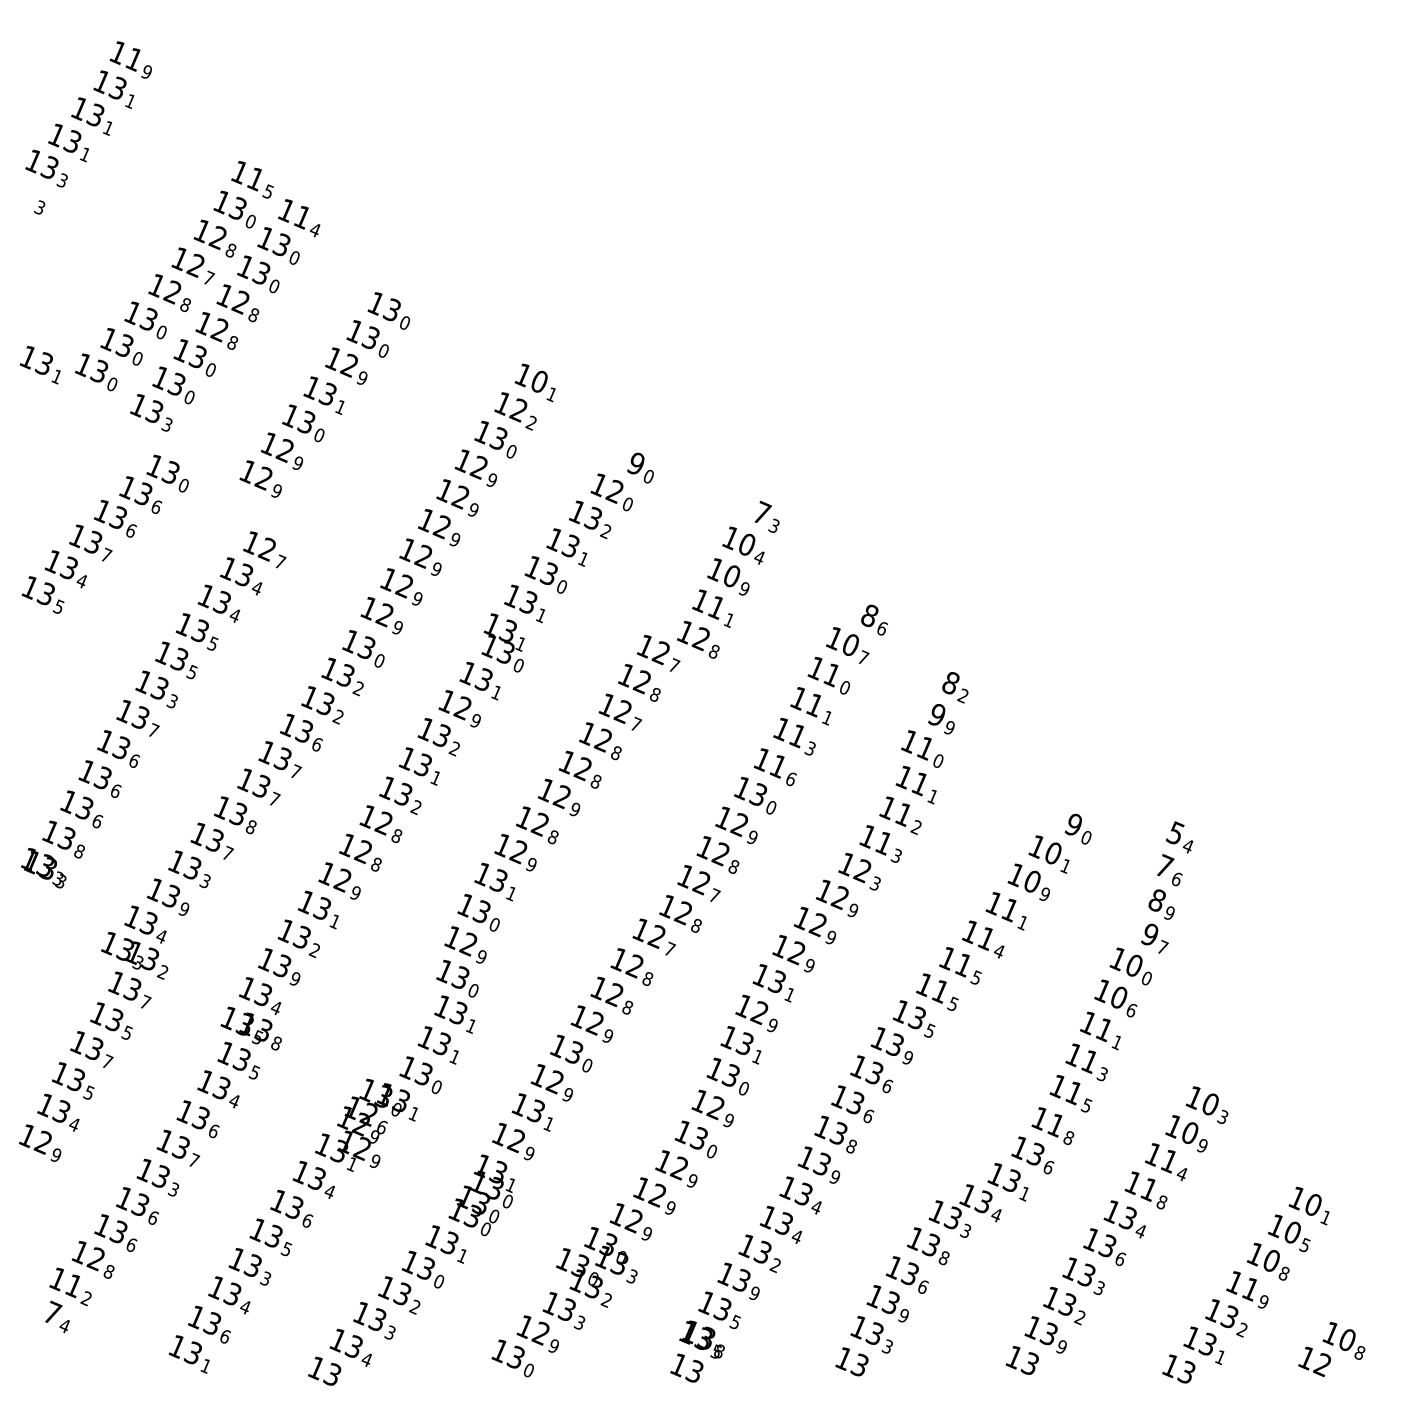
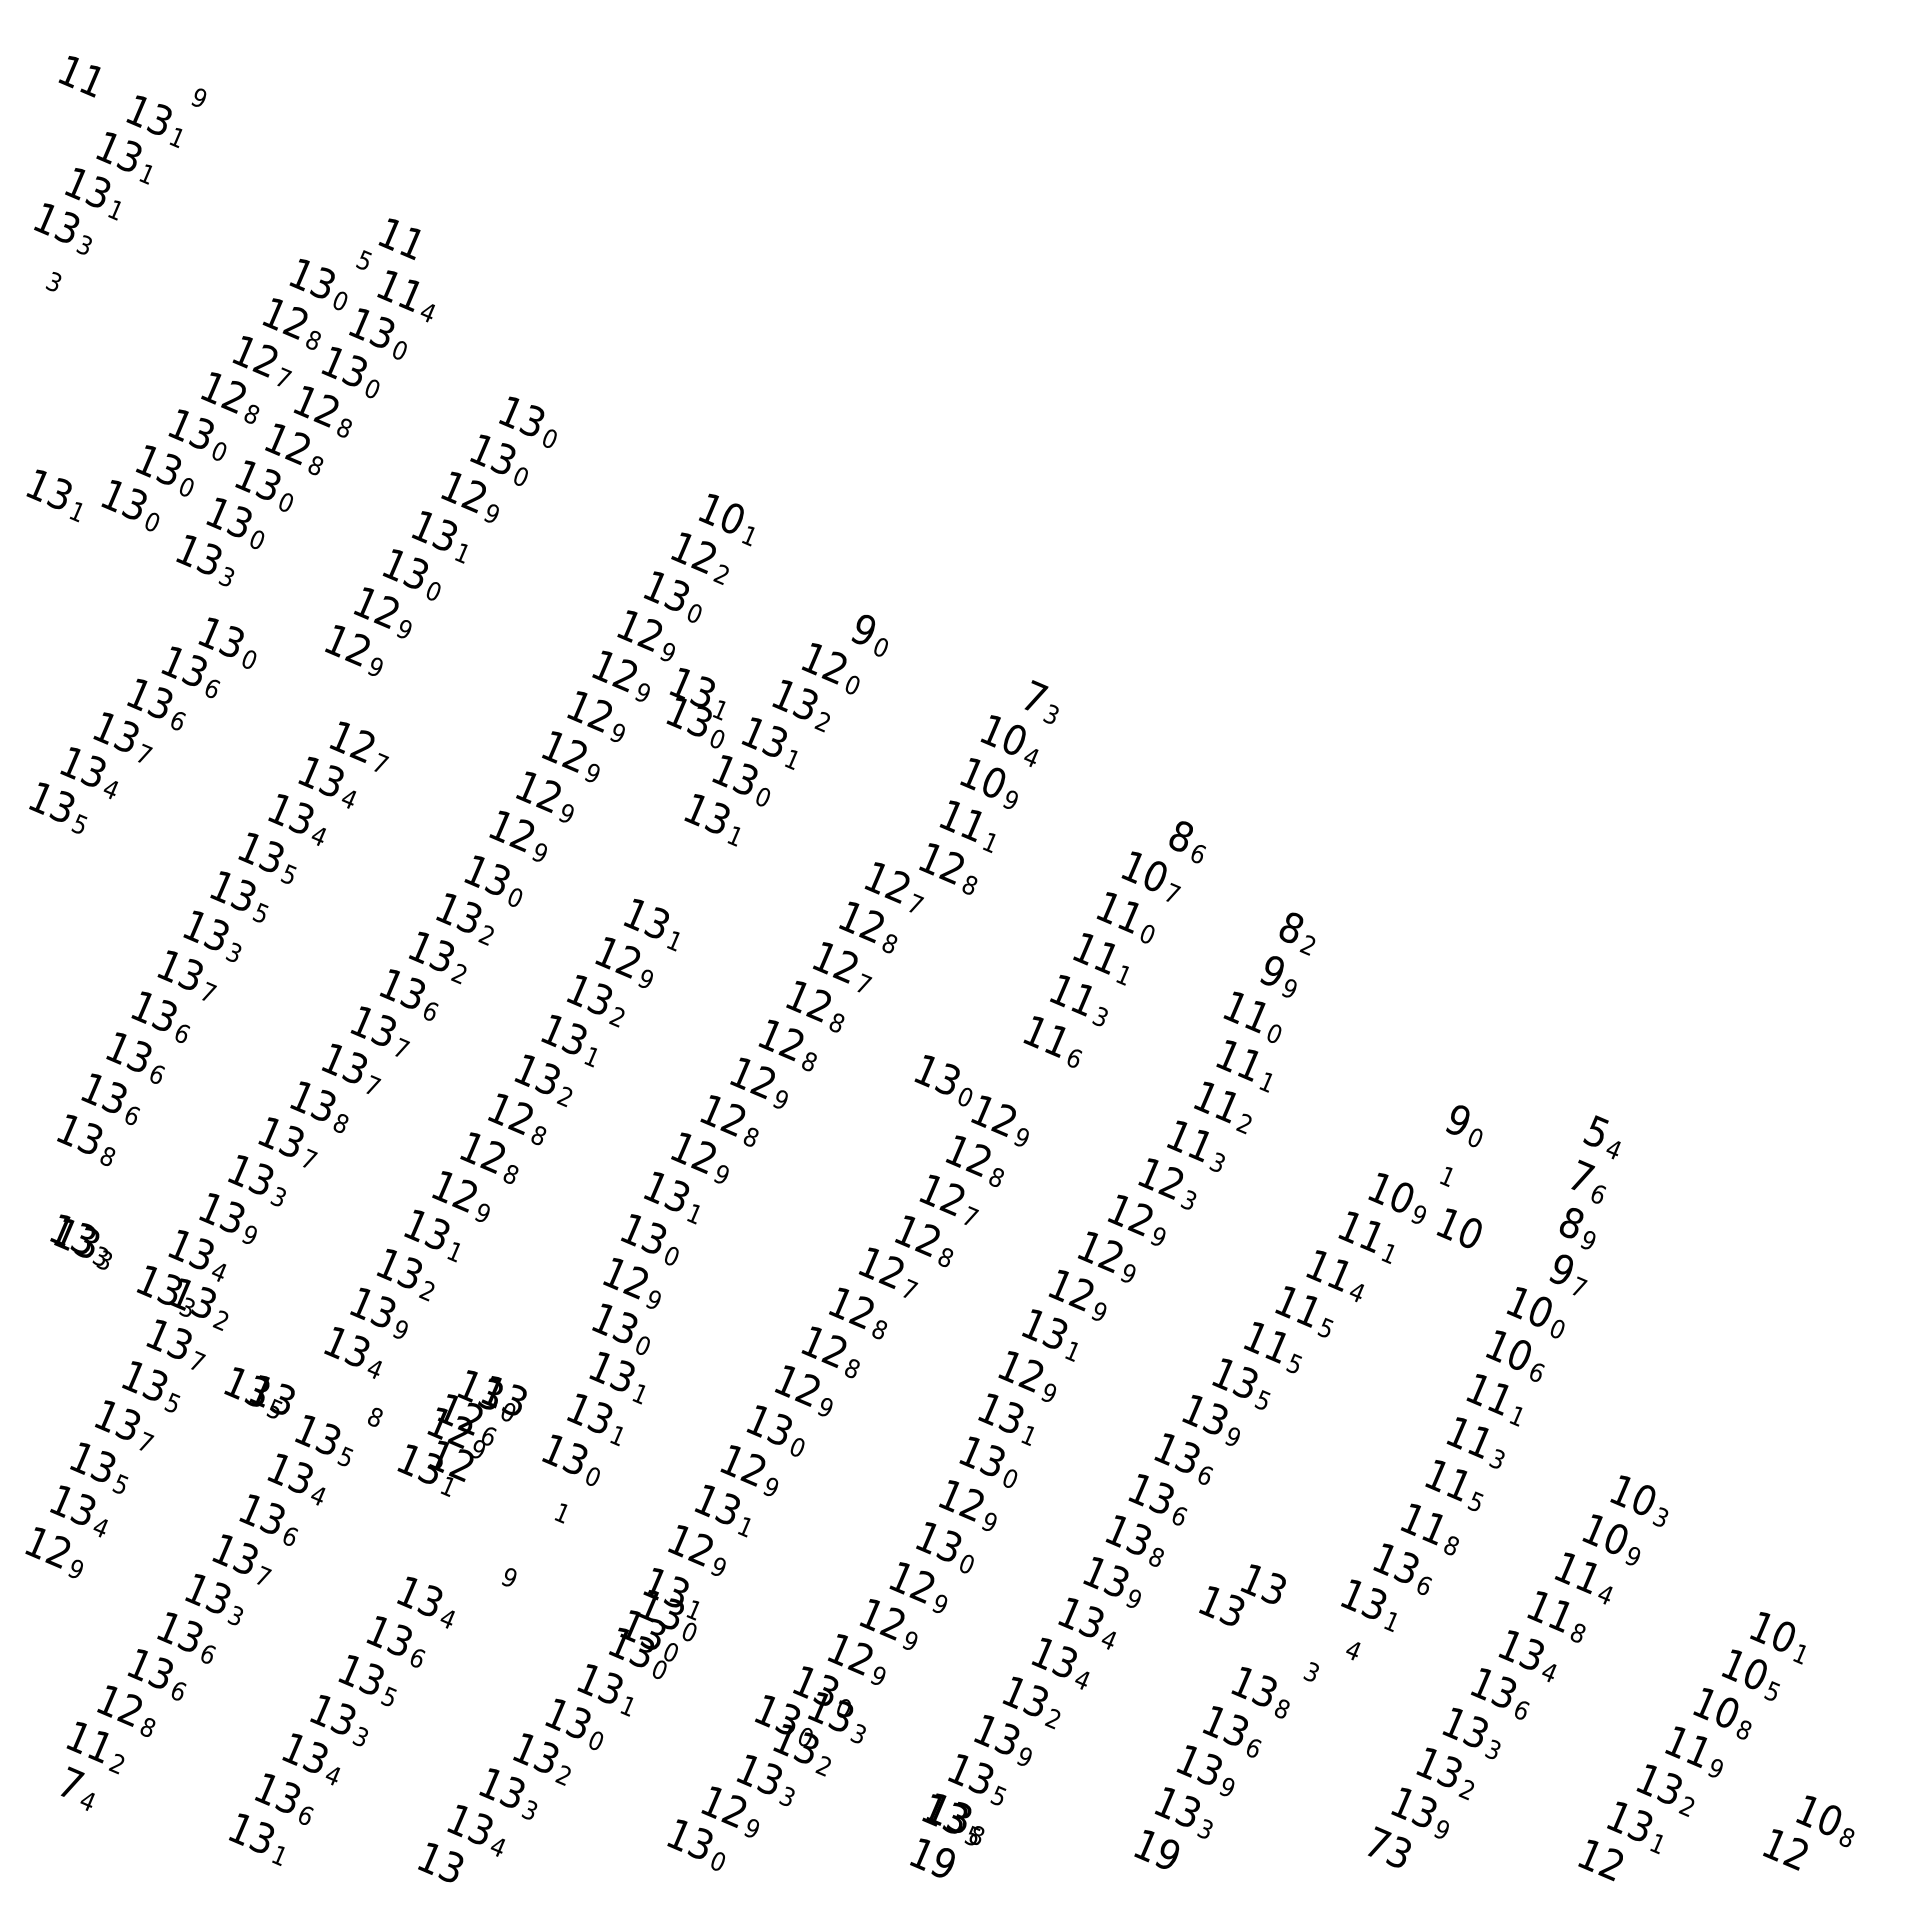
text: (124, 56) -> (79, 76), moved
text: (246, 175) -> (399, 238), moved
text: (502, 643) -> (695, 708), moved
text: (755, 795) -> (943, 1080), moved
text: (1044, 850) -> (1458, 1228), moved
text: (43, 867) -> (80, 1241), moved
text: (246, 1025) -> (259, 1392), moved
text: (362, 1125) -> (461, 1433), moved
text: (960, 1206) -> (1242, 1594), moved
text: (1015, 1357) -> (1378, 1843), 13 -> 73
text: (858, 1364) -> (1166, 1853), 13 -> 19
text: (694, 1370) -> (942, 1861), 13 -> 19
text: (1185, 1372) -> (1610, 1864), 13 -> 12

